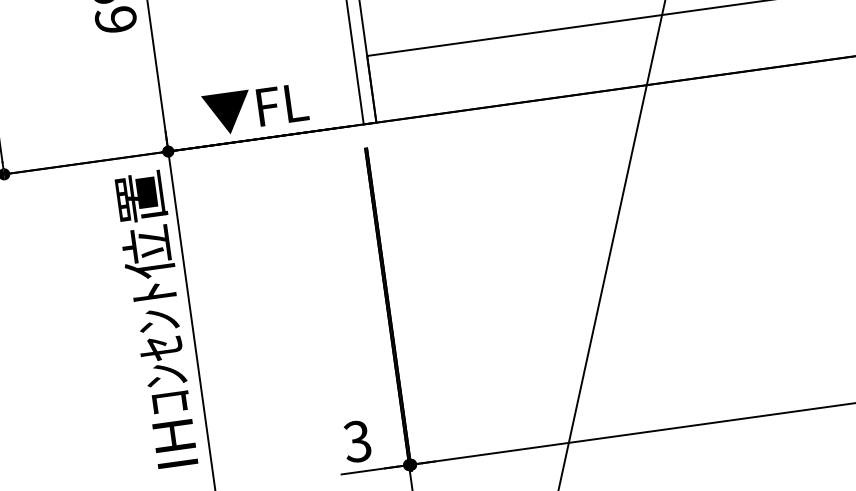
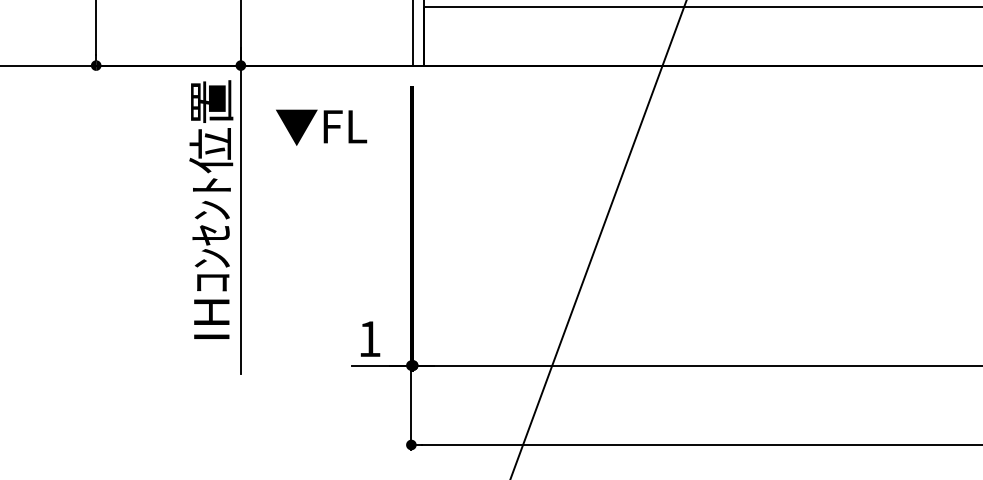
text: (255, 109) -> (321, 127), moved
text: (357, 440) -> (369, 338), 3 -> 1

